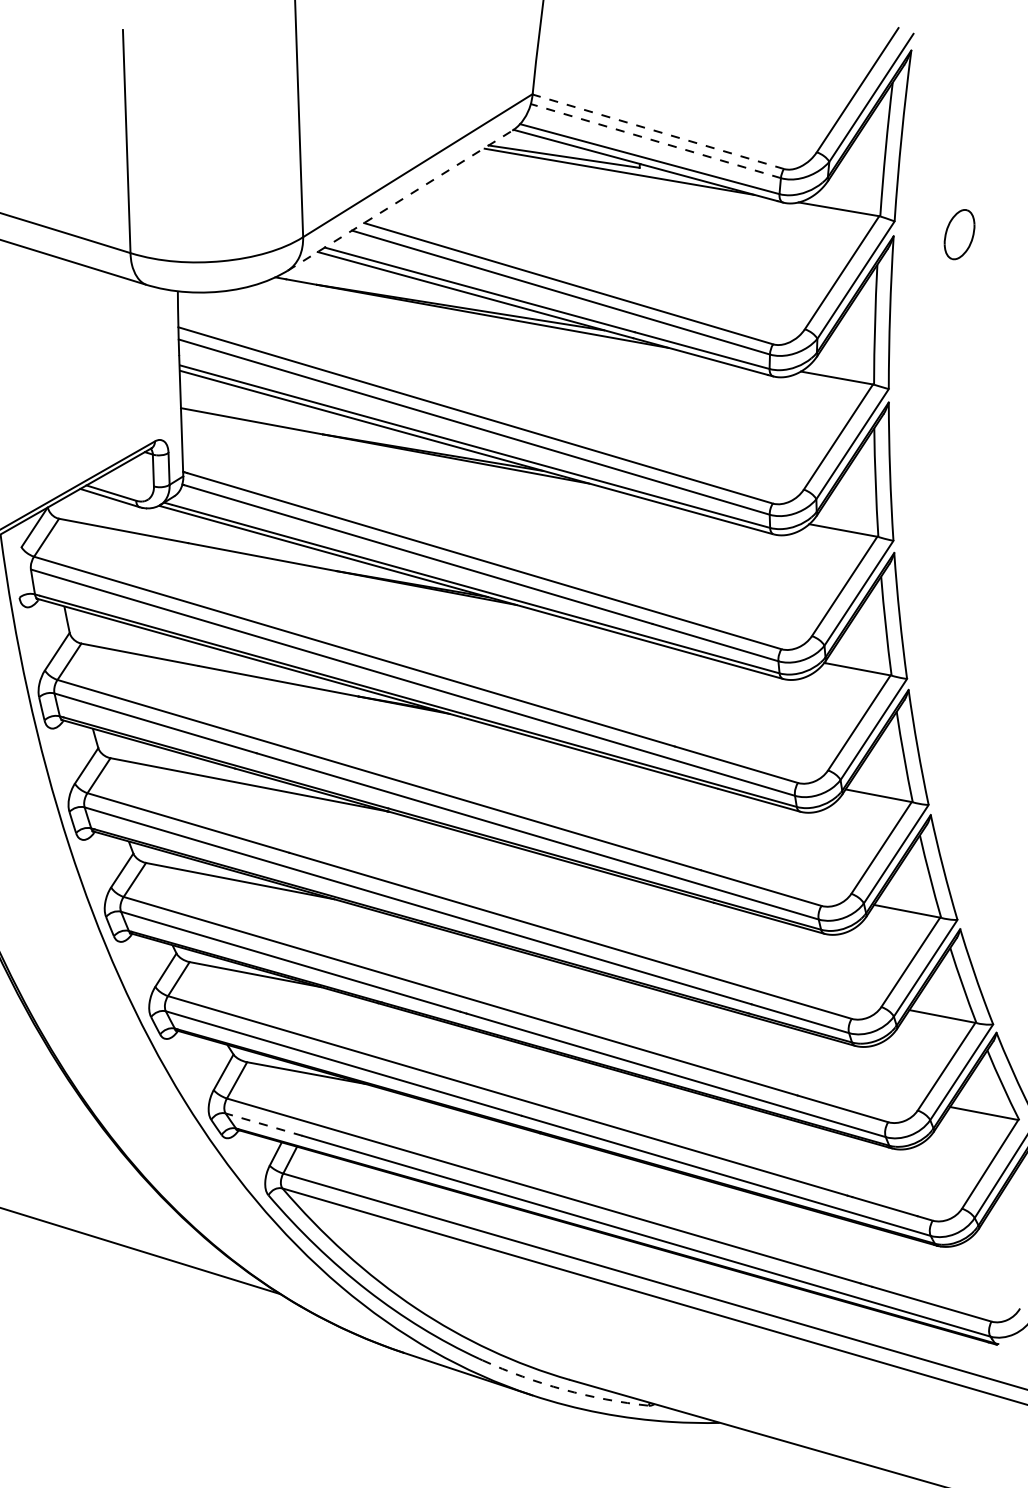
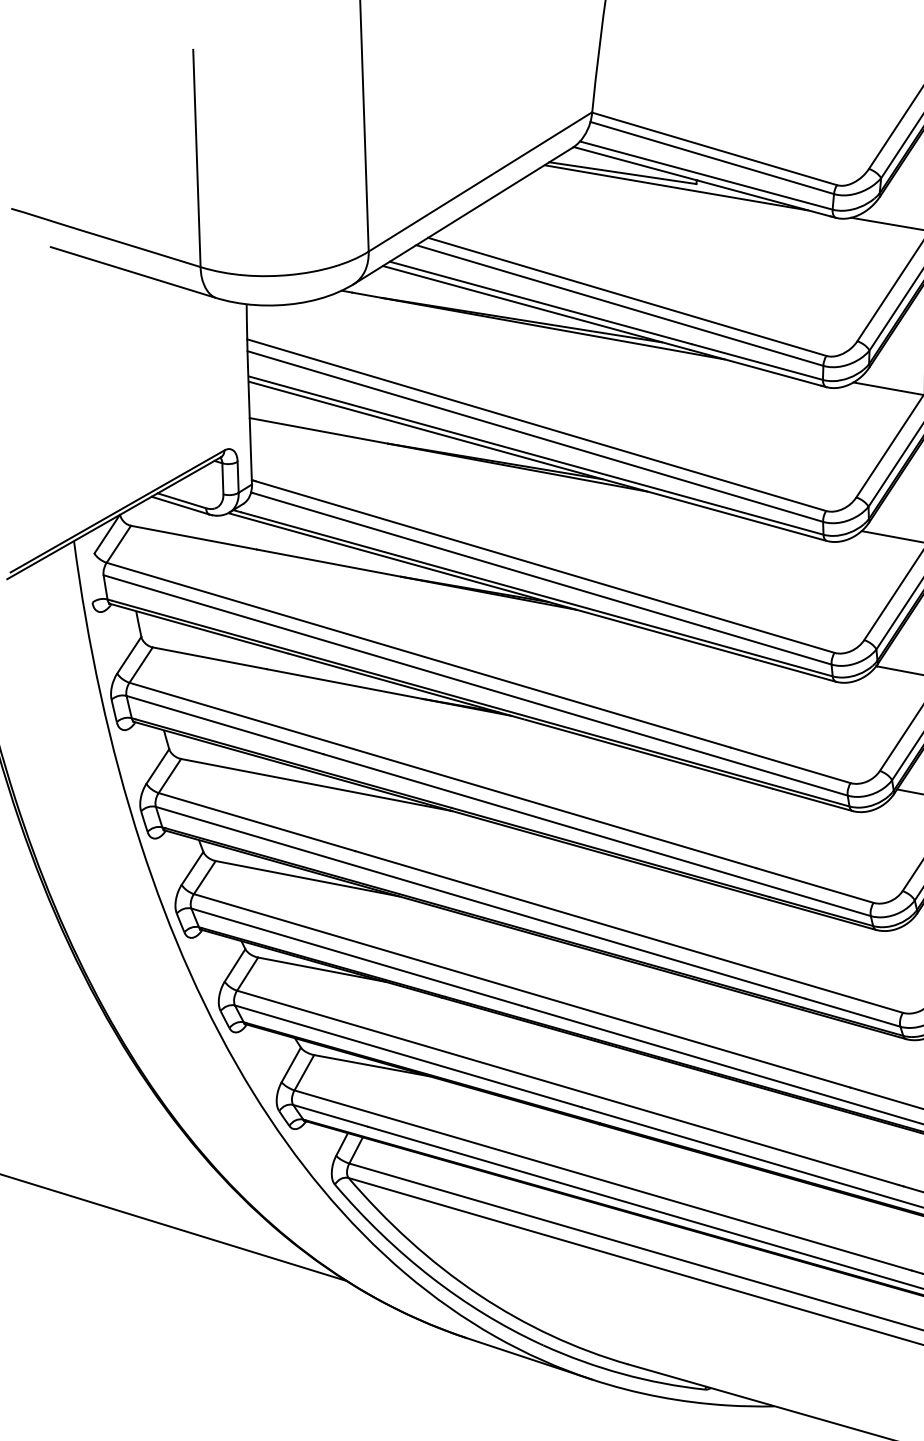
line: (657, 131) -> (713, 148), dashed -> solid
line: (655, 140) -> (711, 157), dashed -> solid
line: (400, 200) -> (463, 215), dashed -> solid
line: (263, 1124) -> (330, 1115), dashed -> solid
arc: (563, 1389) -> (622, 1373), dashed -> solid

